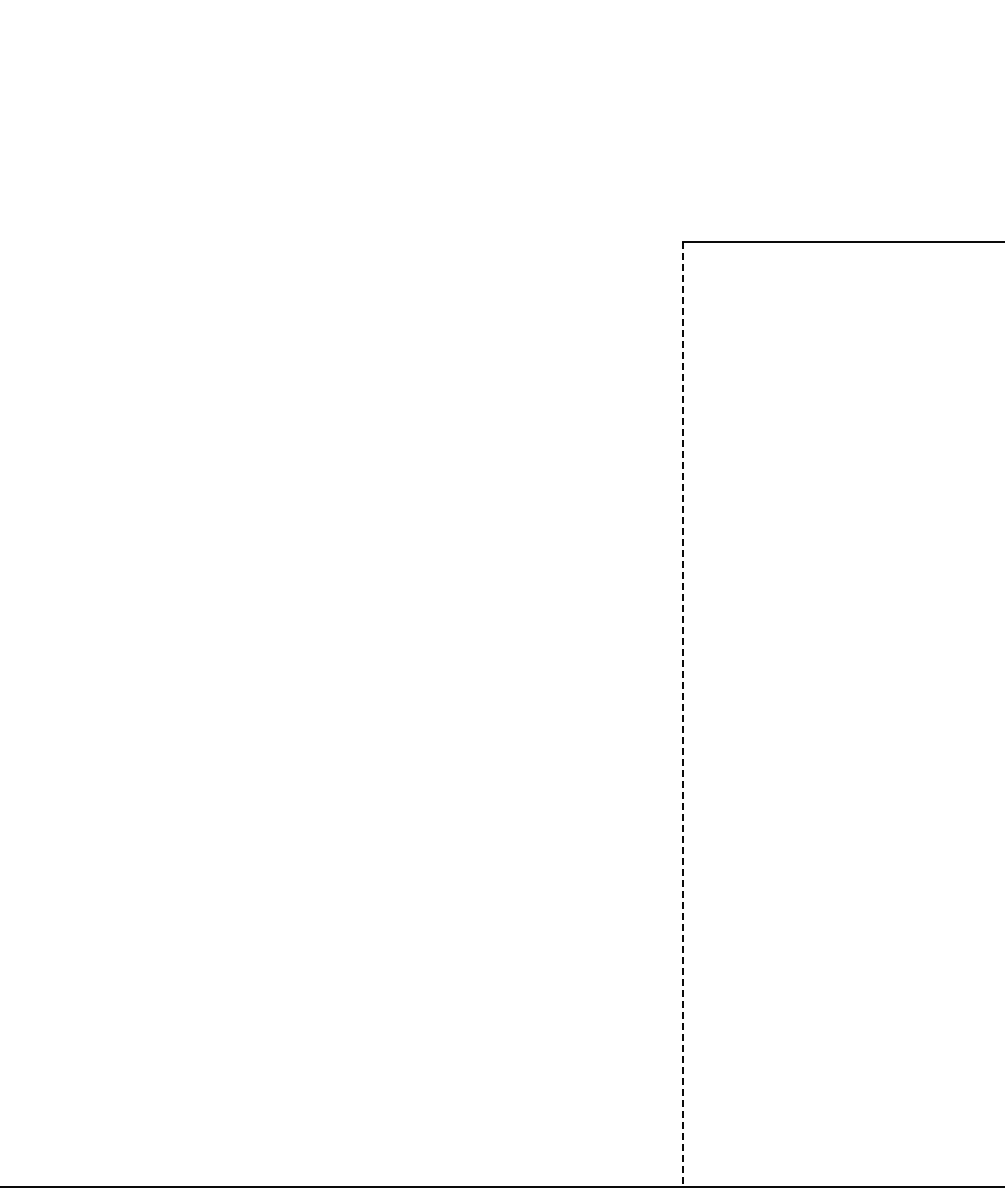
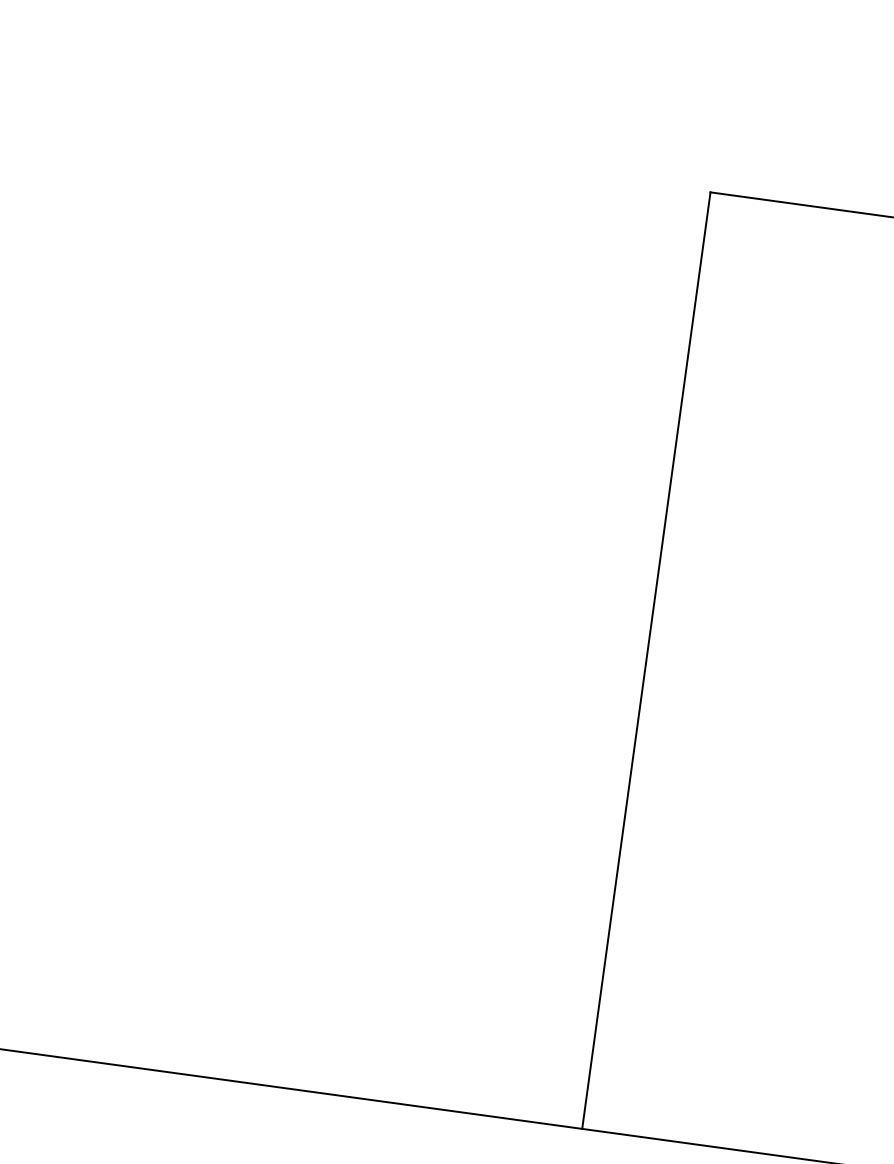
line: (682, 714) -> (646, 660), dashed -> solid

